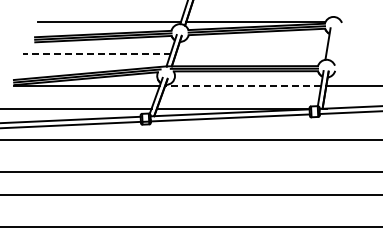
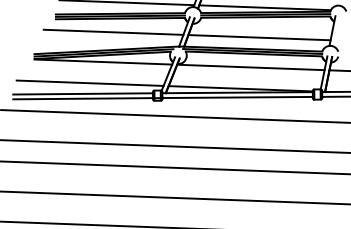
line: (96, 53) -> (113, 31), dashed -> solid
line: (250, 53) -> (258, 37), added
line: (243, 85) -> (251, 67), dashed -> solid

